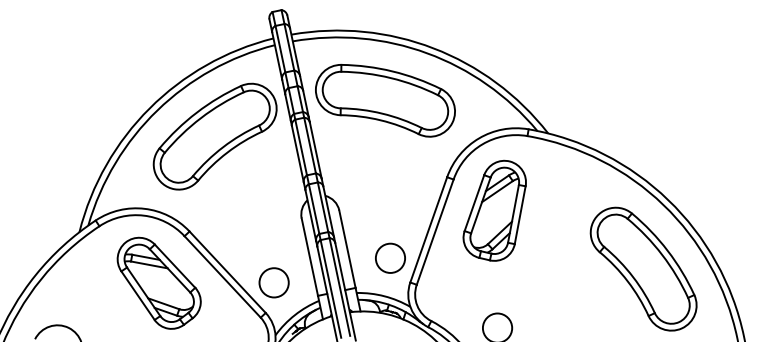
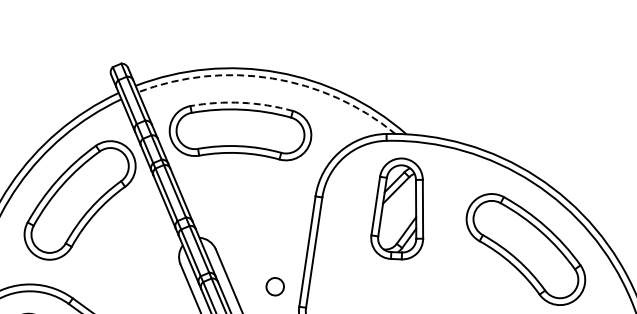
arc: (427, 53) -> (272, 78), solid -> dashed
arc: (392, 71) -> (241, 102), solid -> dashed
part: (494, 210) -> (396, 209), moved
circle: (390, 257) -> (275, 285), size x0.6

